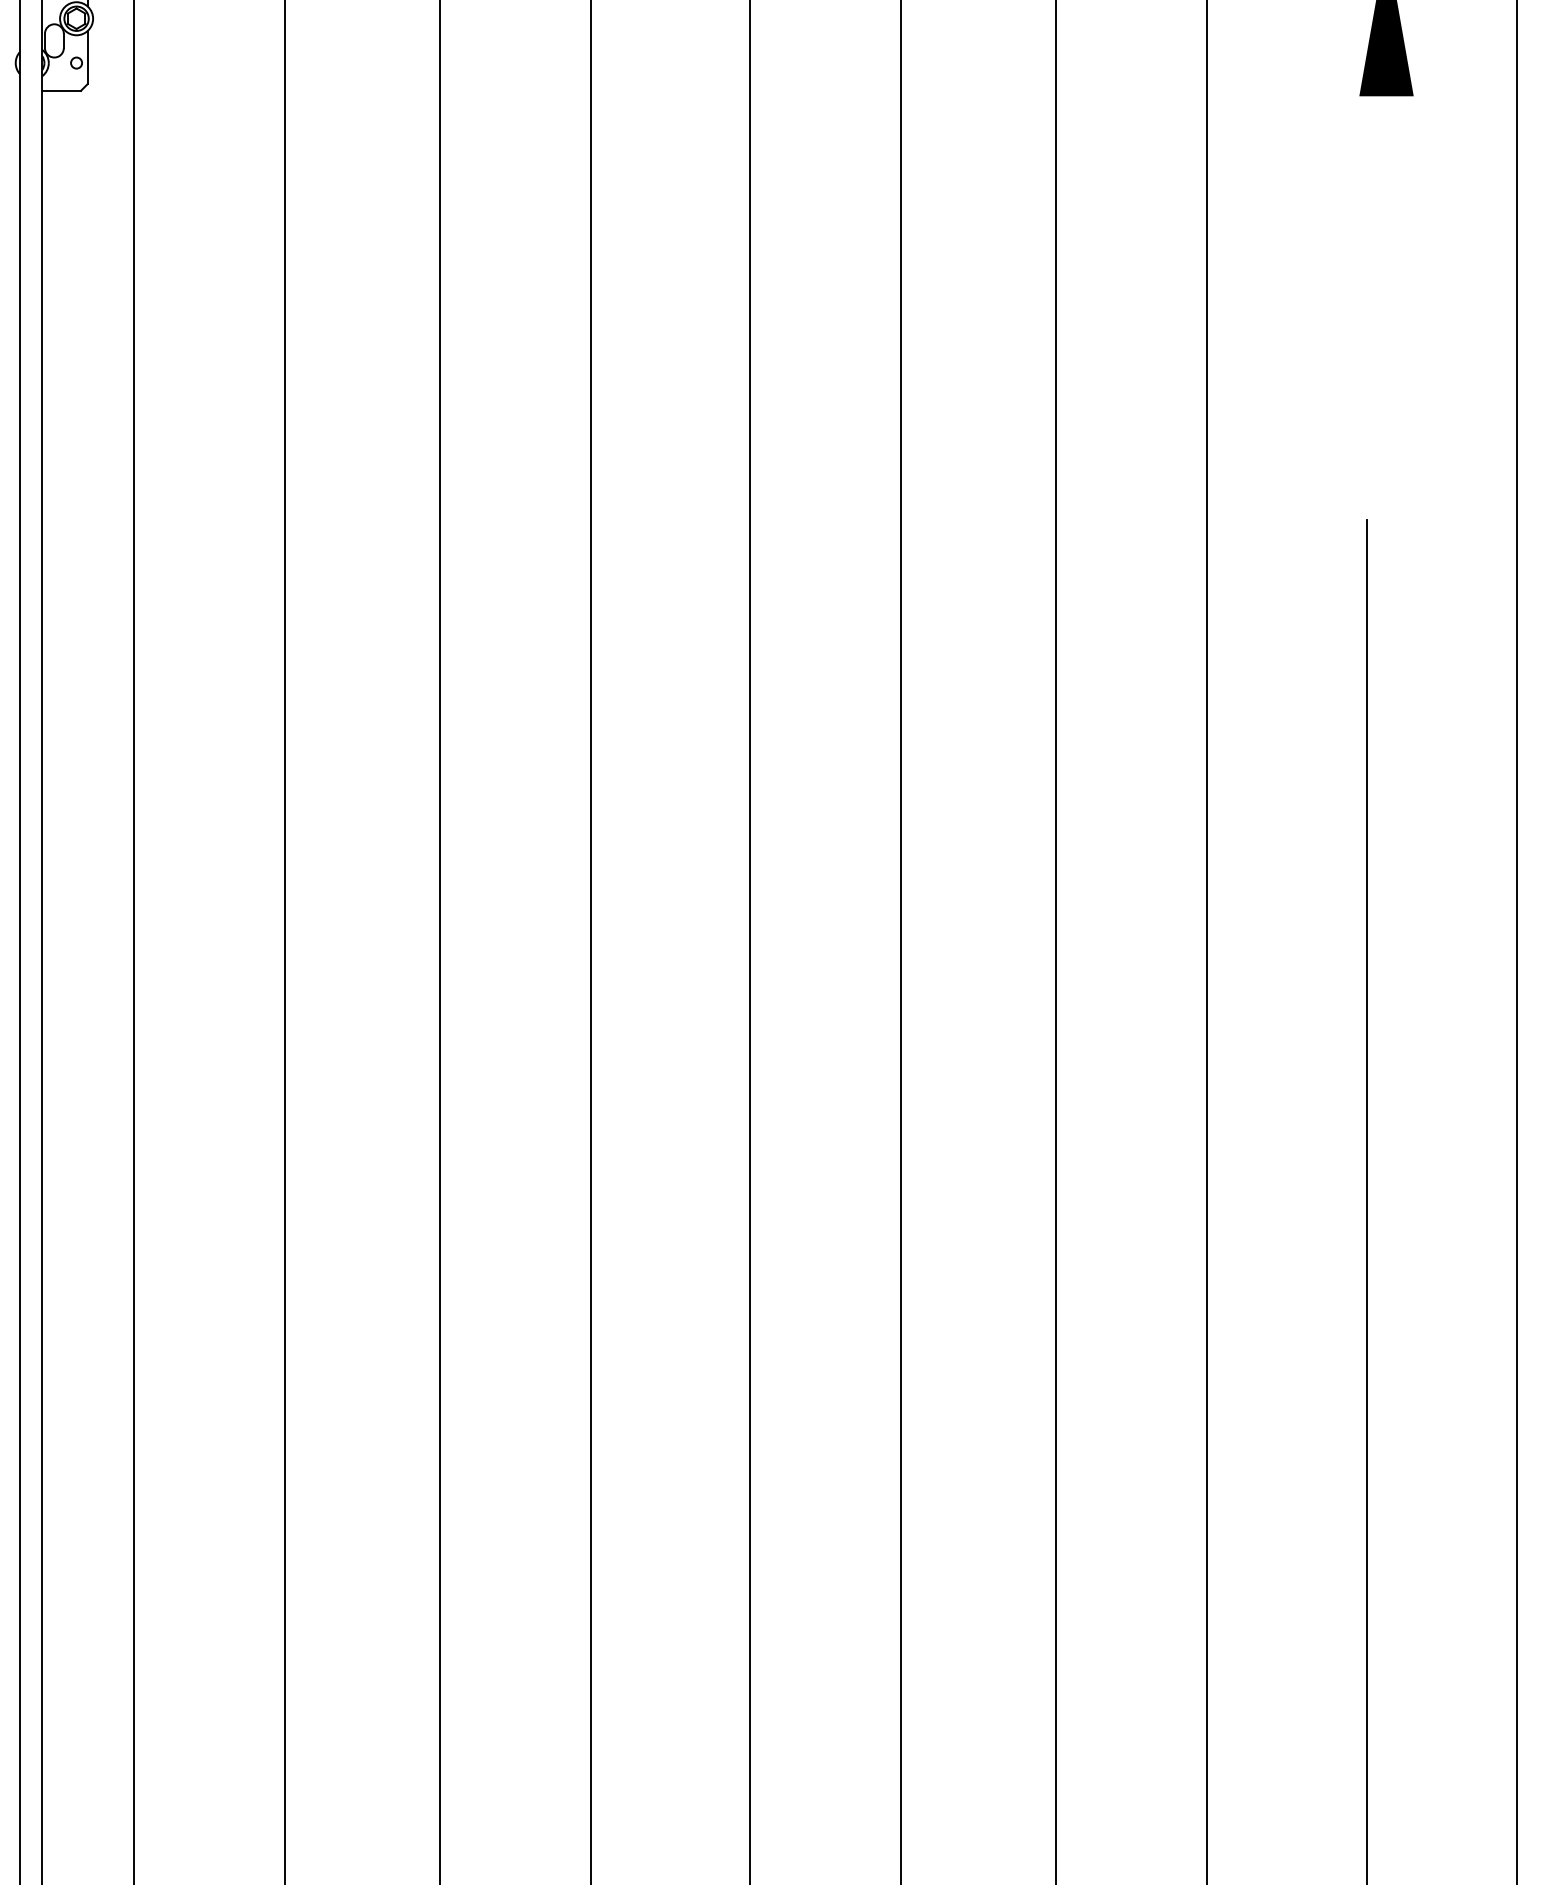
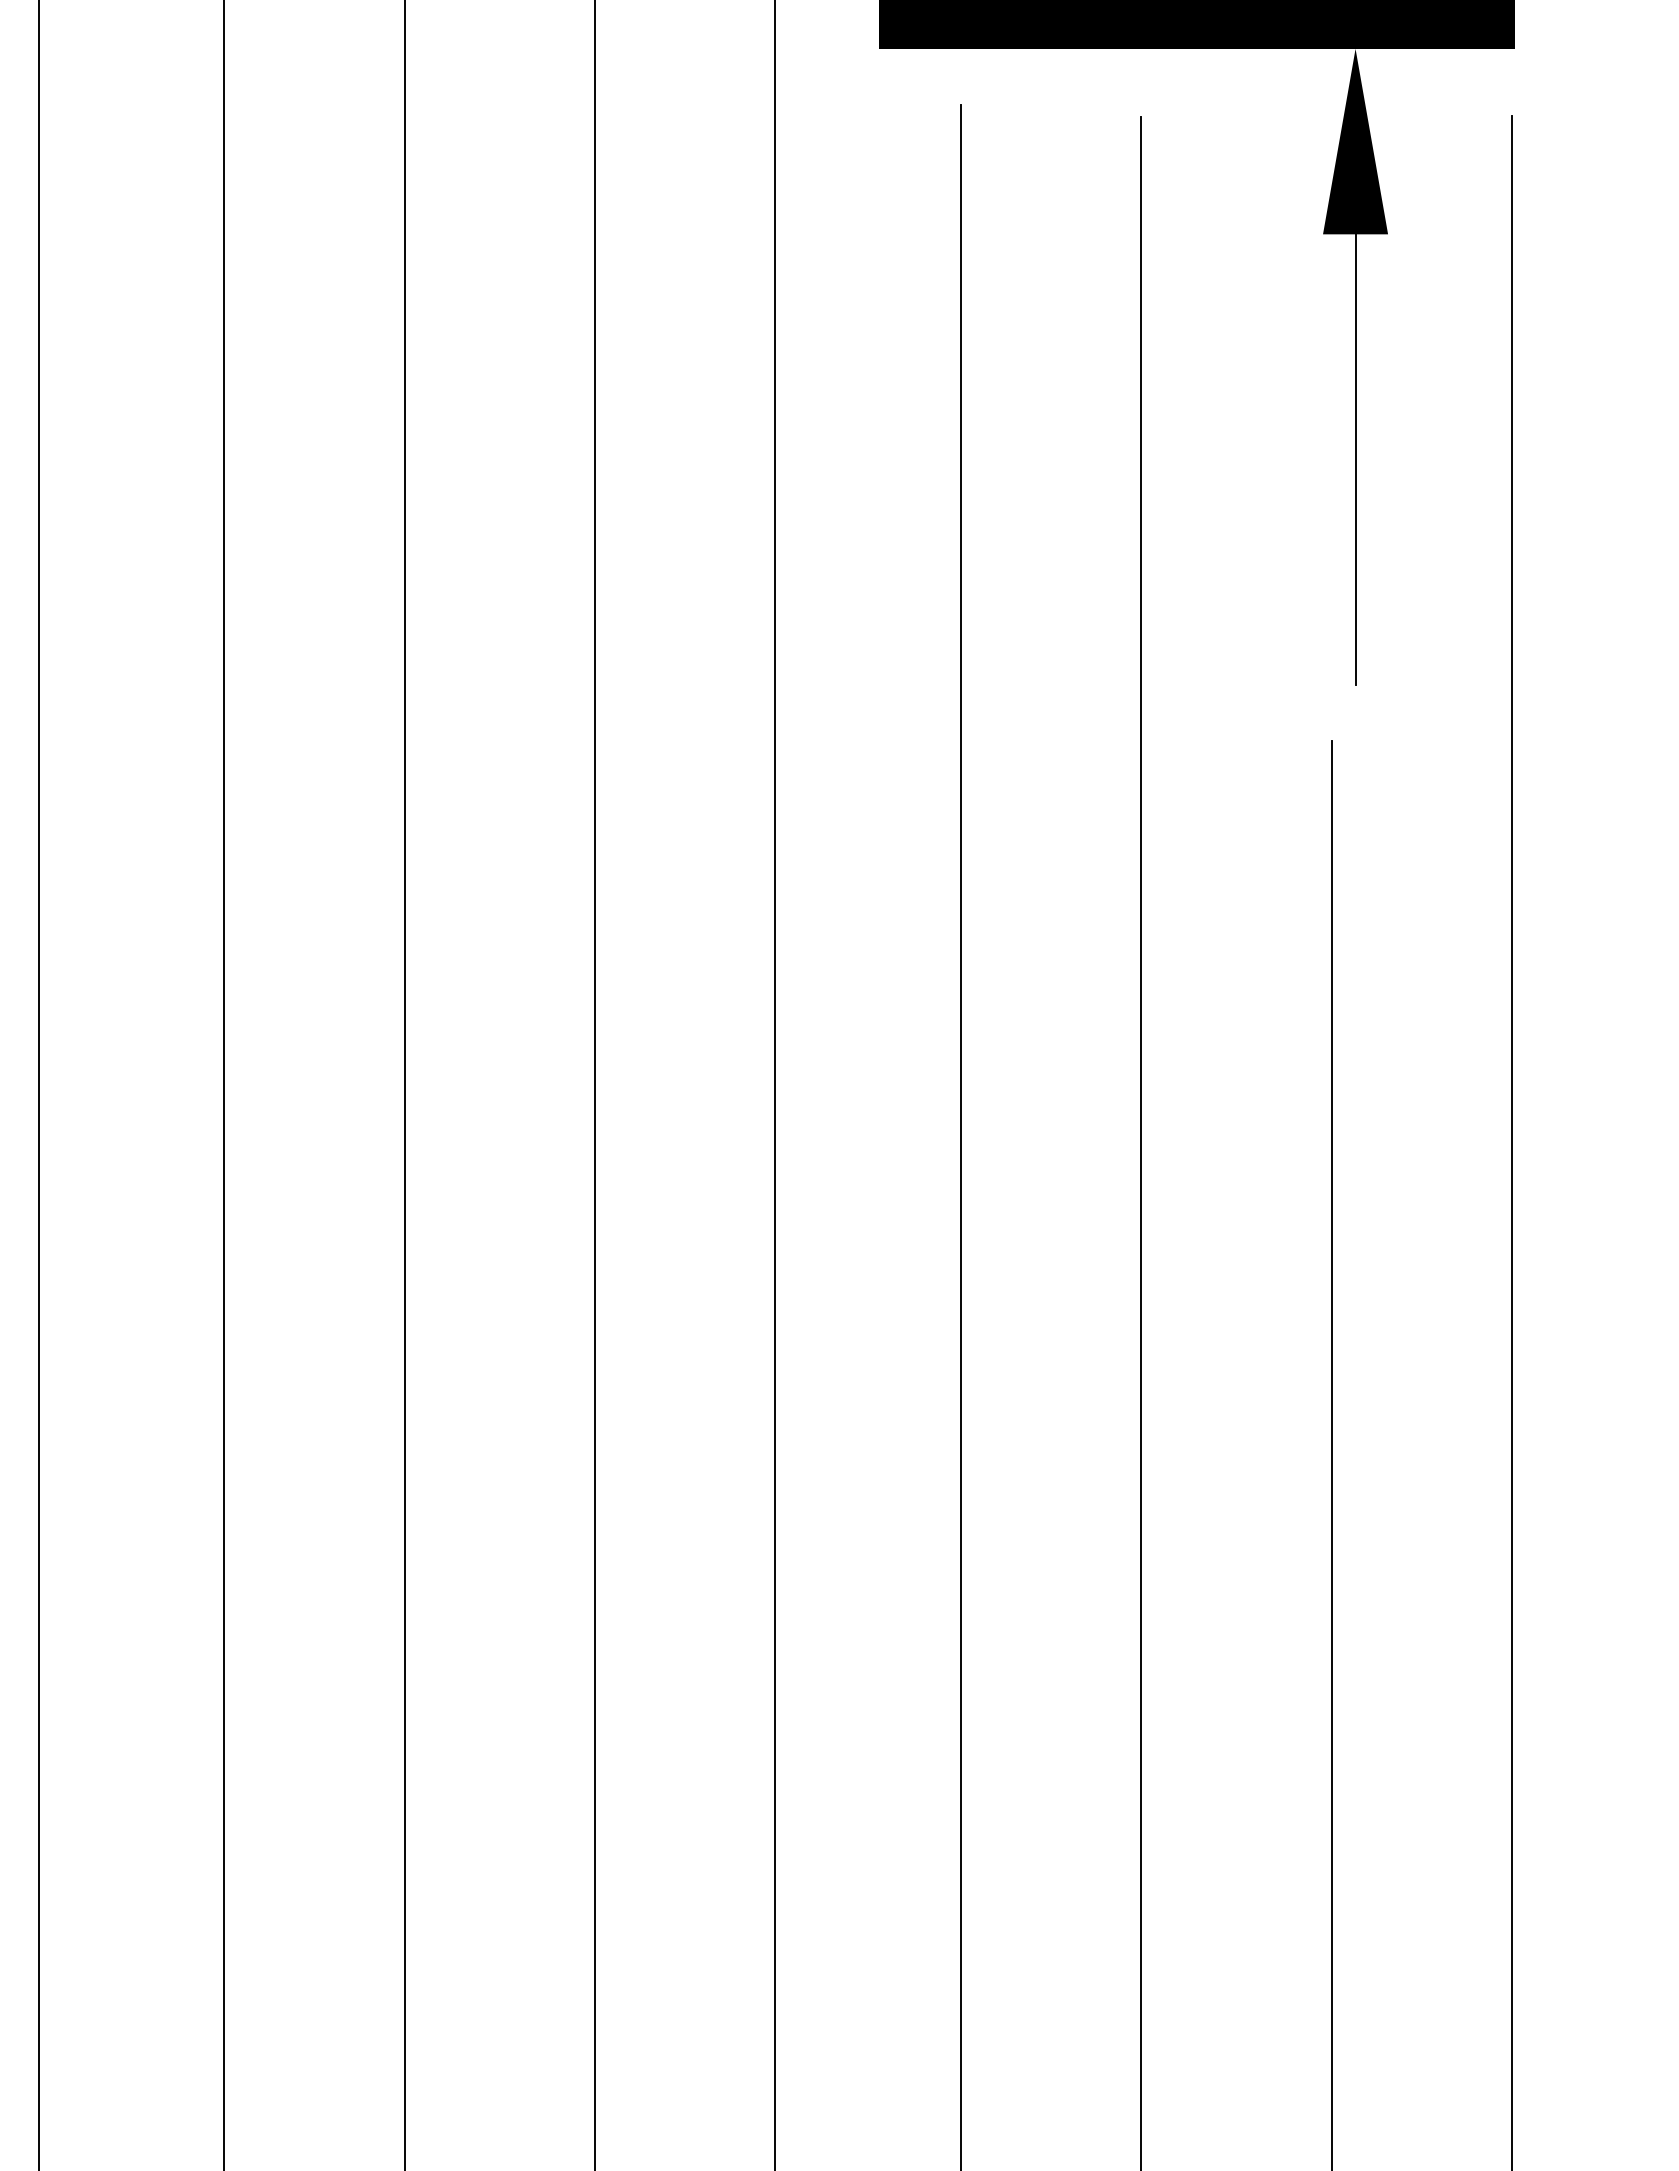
line: (1386, 284) -> (1355, 459), added

